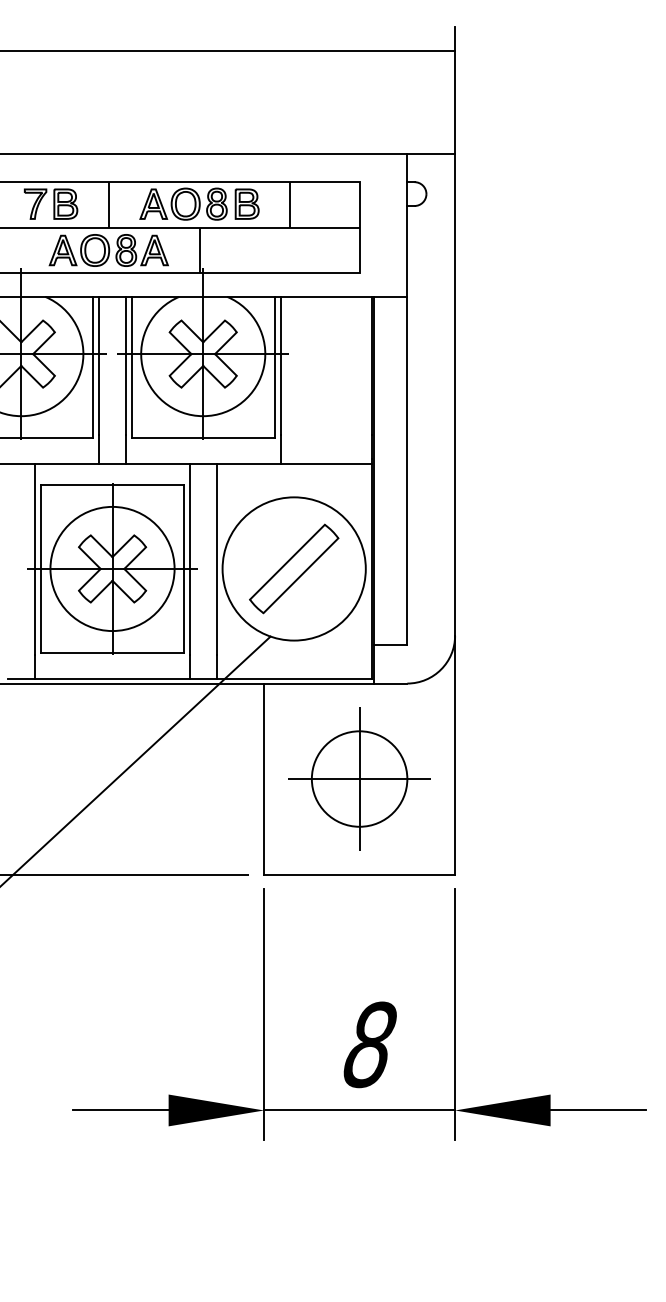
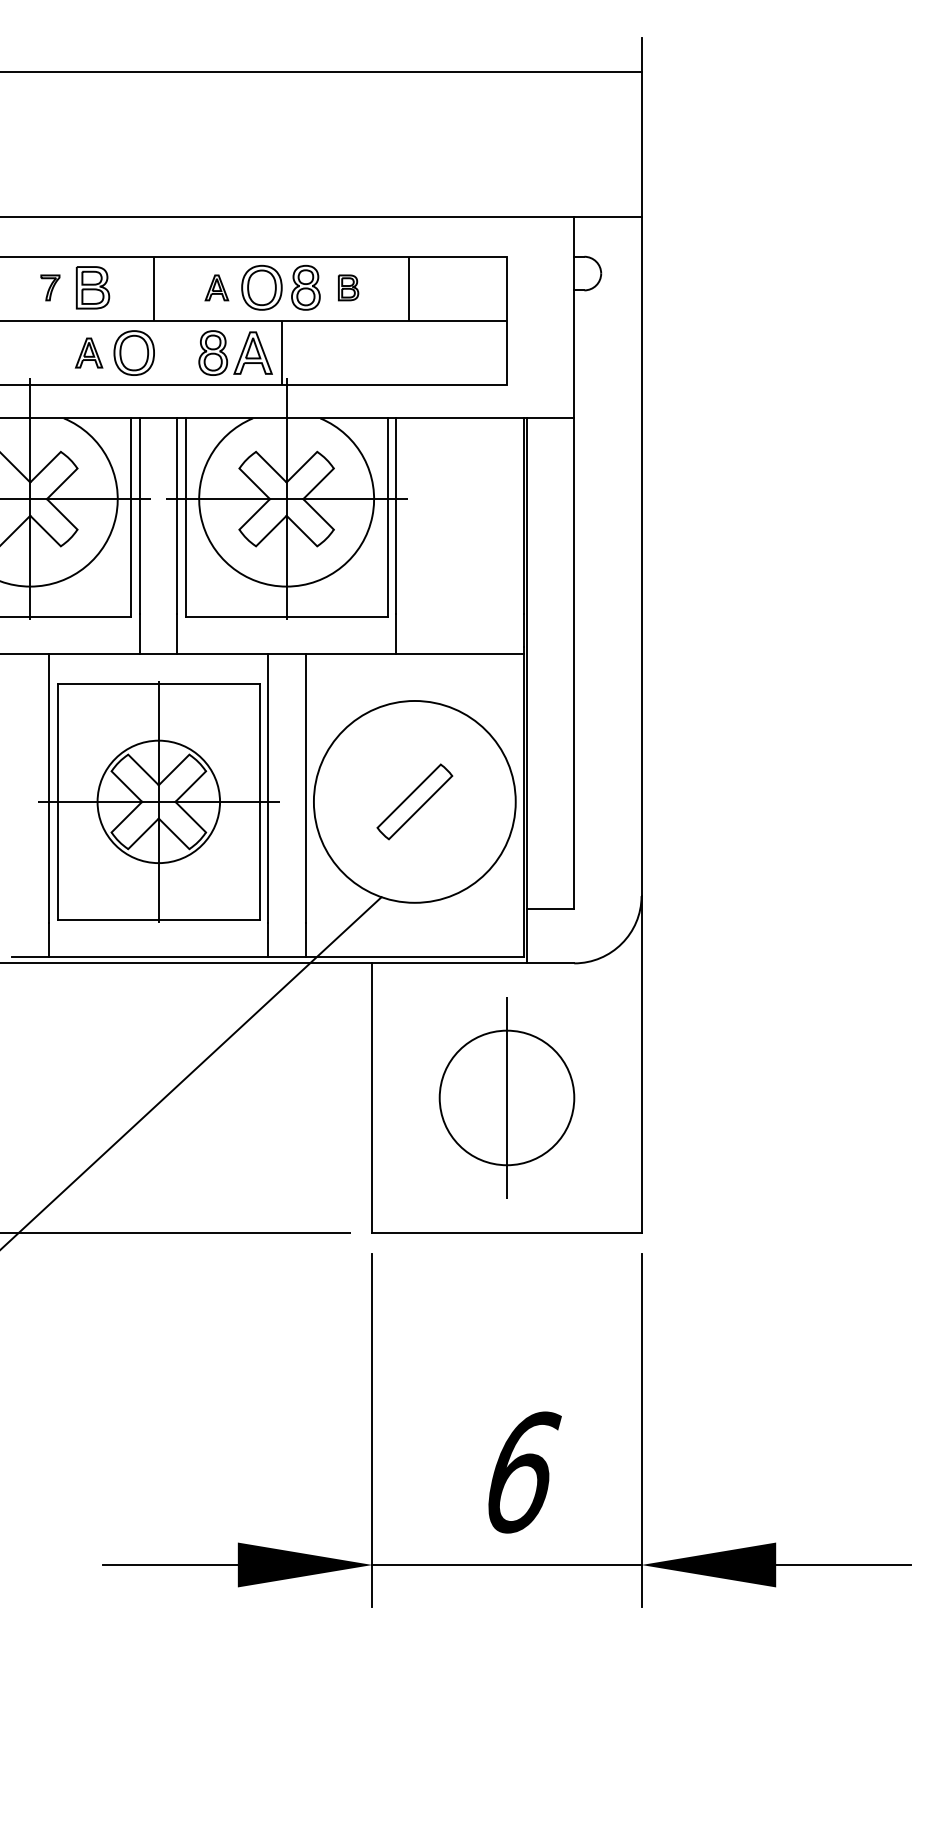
part: (35, 203) -> (50, 287), size x0.6
part: (153, 203) -> (216, 287), size x0.6
part: (247, 203) -> (348, 287), size x0.6
part: (62, 250) -> (88, 352), size x0.7
part: (142, 250) -> (235, 352), moved
circle: (112, 568) -> (158, 801), size x0.7
part: (293, 568) -> (414, 801), size x0.6
line: (359, 778) -> (506, 1097), removed
text: (370, 1044) -> (522, 1472), 8 -> 6

